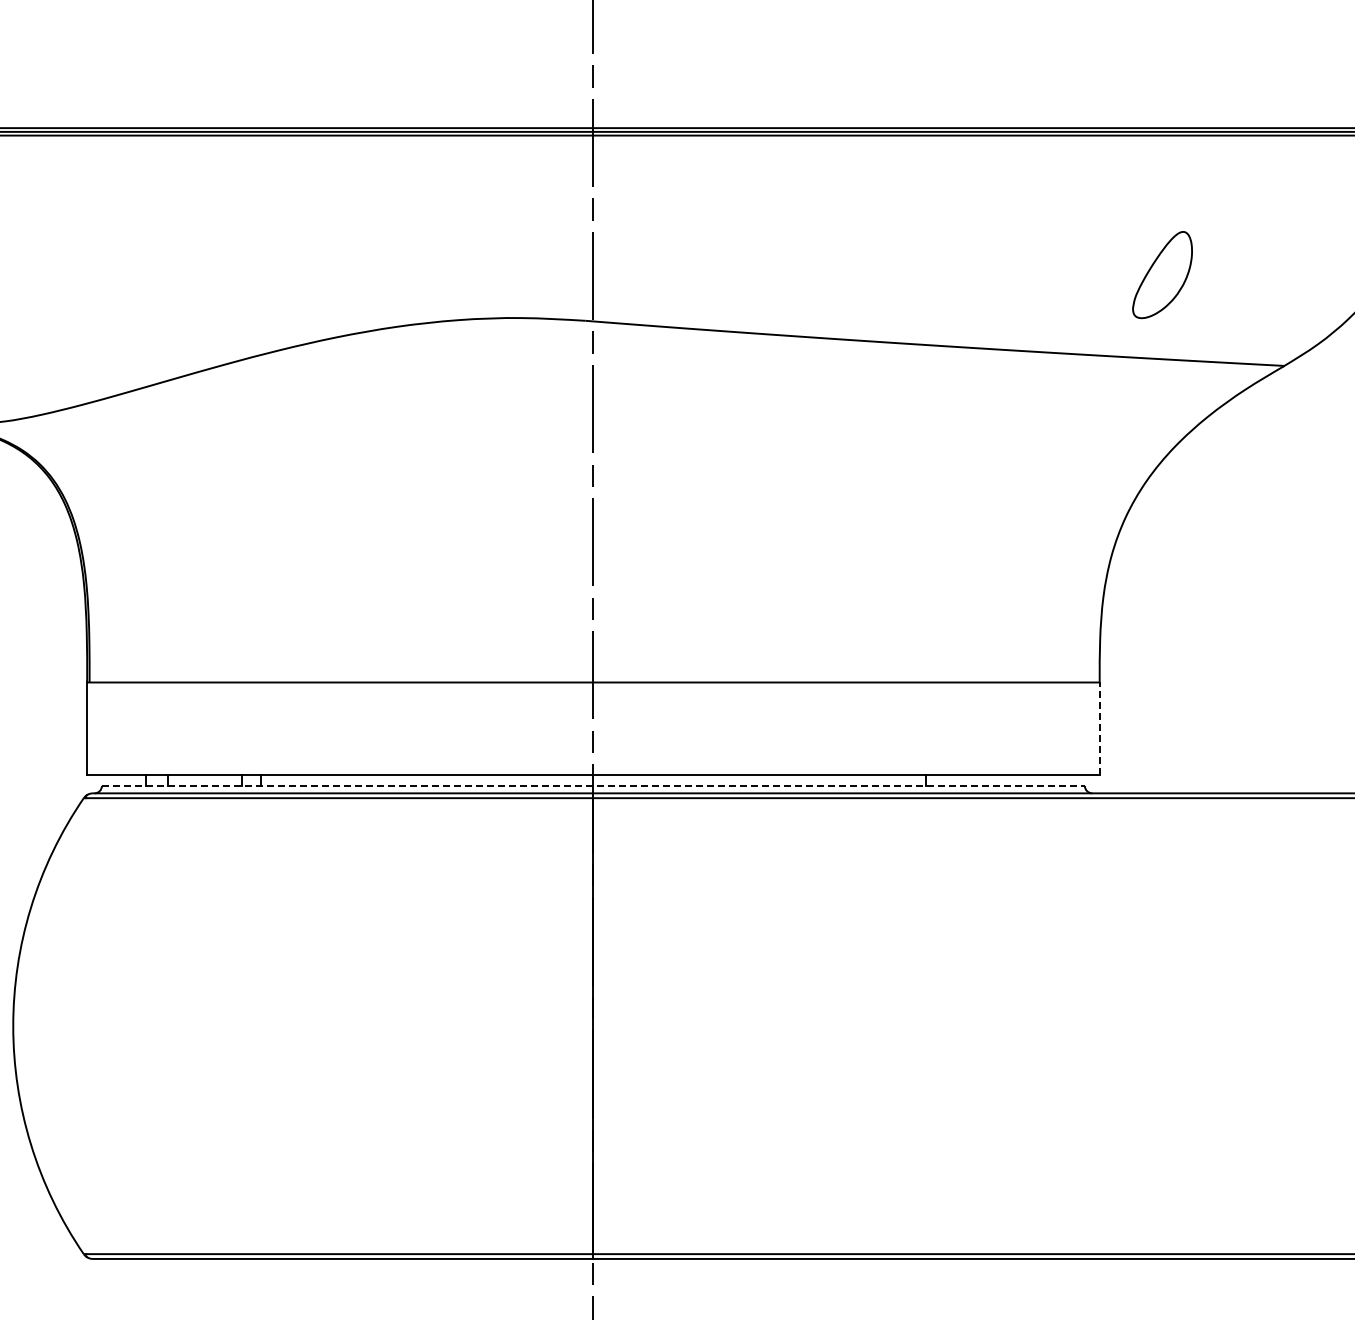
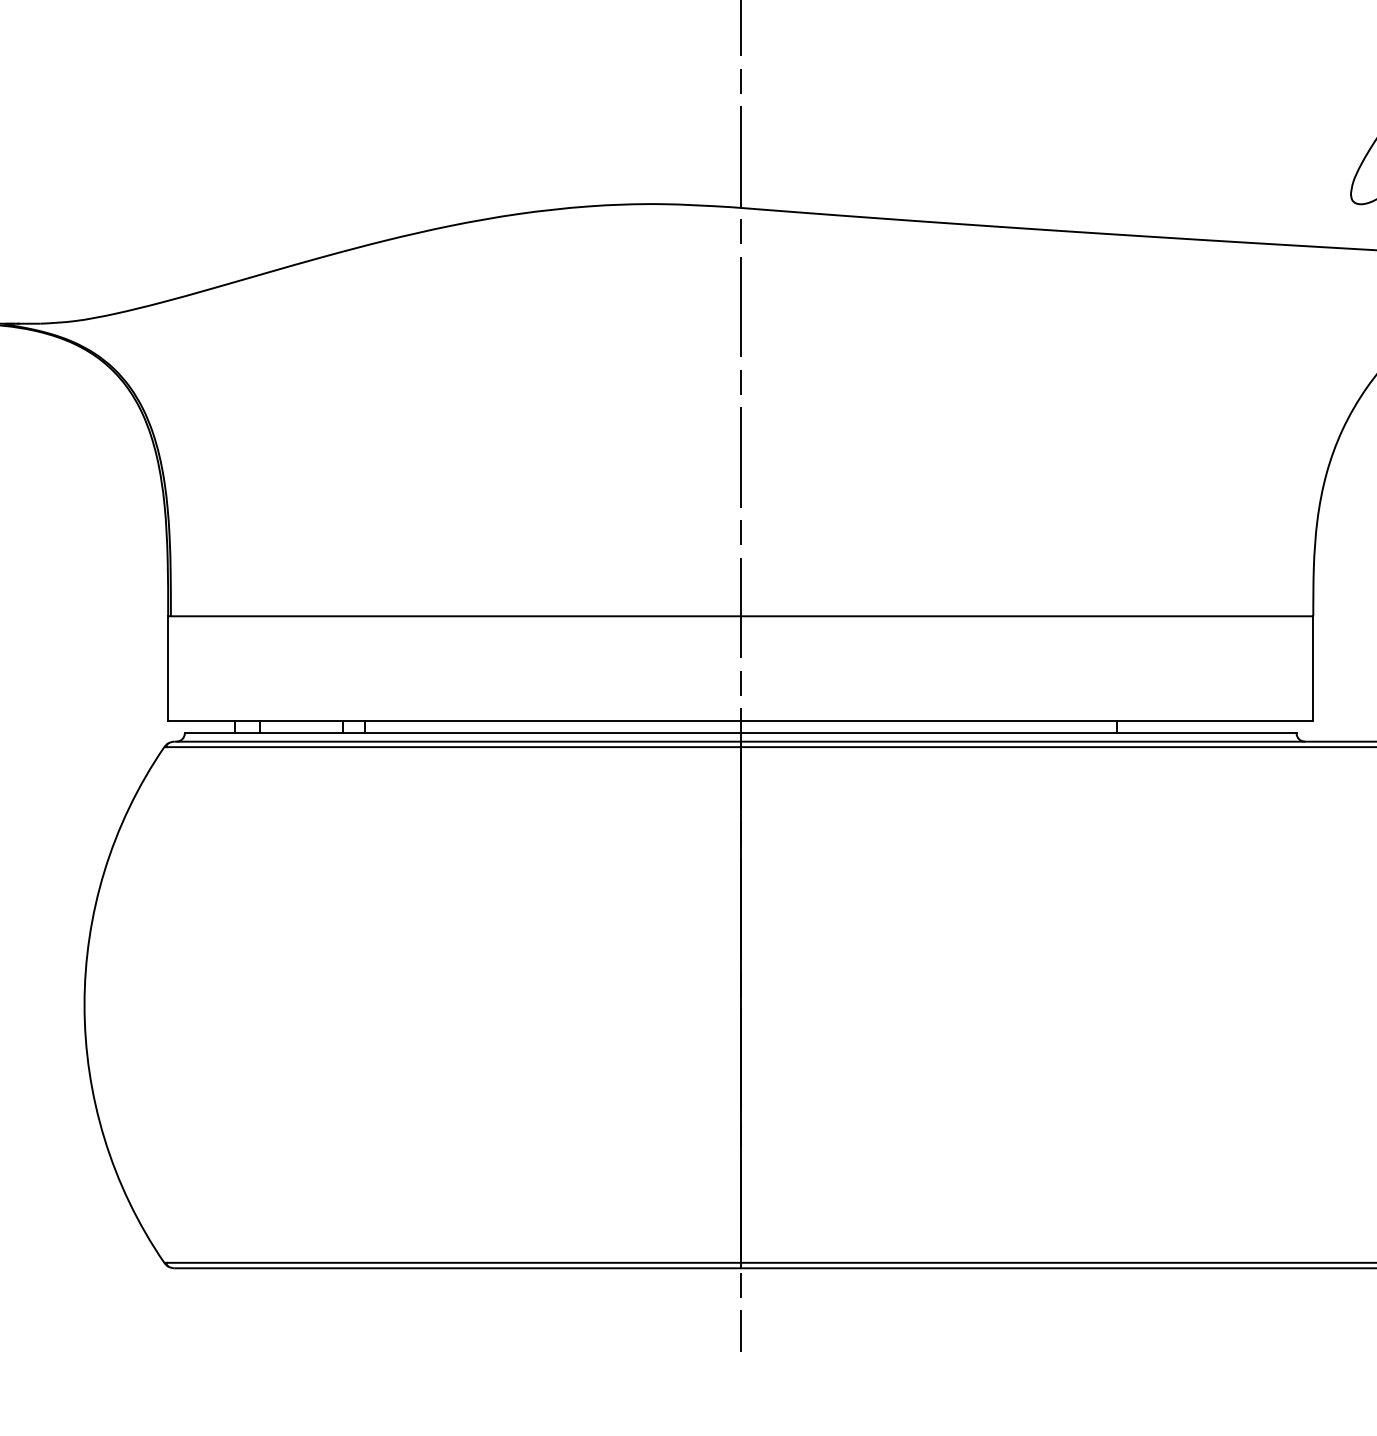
line: (1099, 728) -> (1313, 668), dashed -> solid
line: (593, 785) -> (740, 732), dashed -> solid

